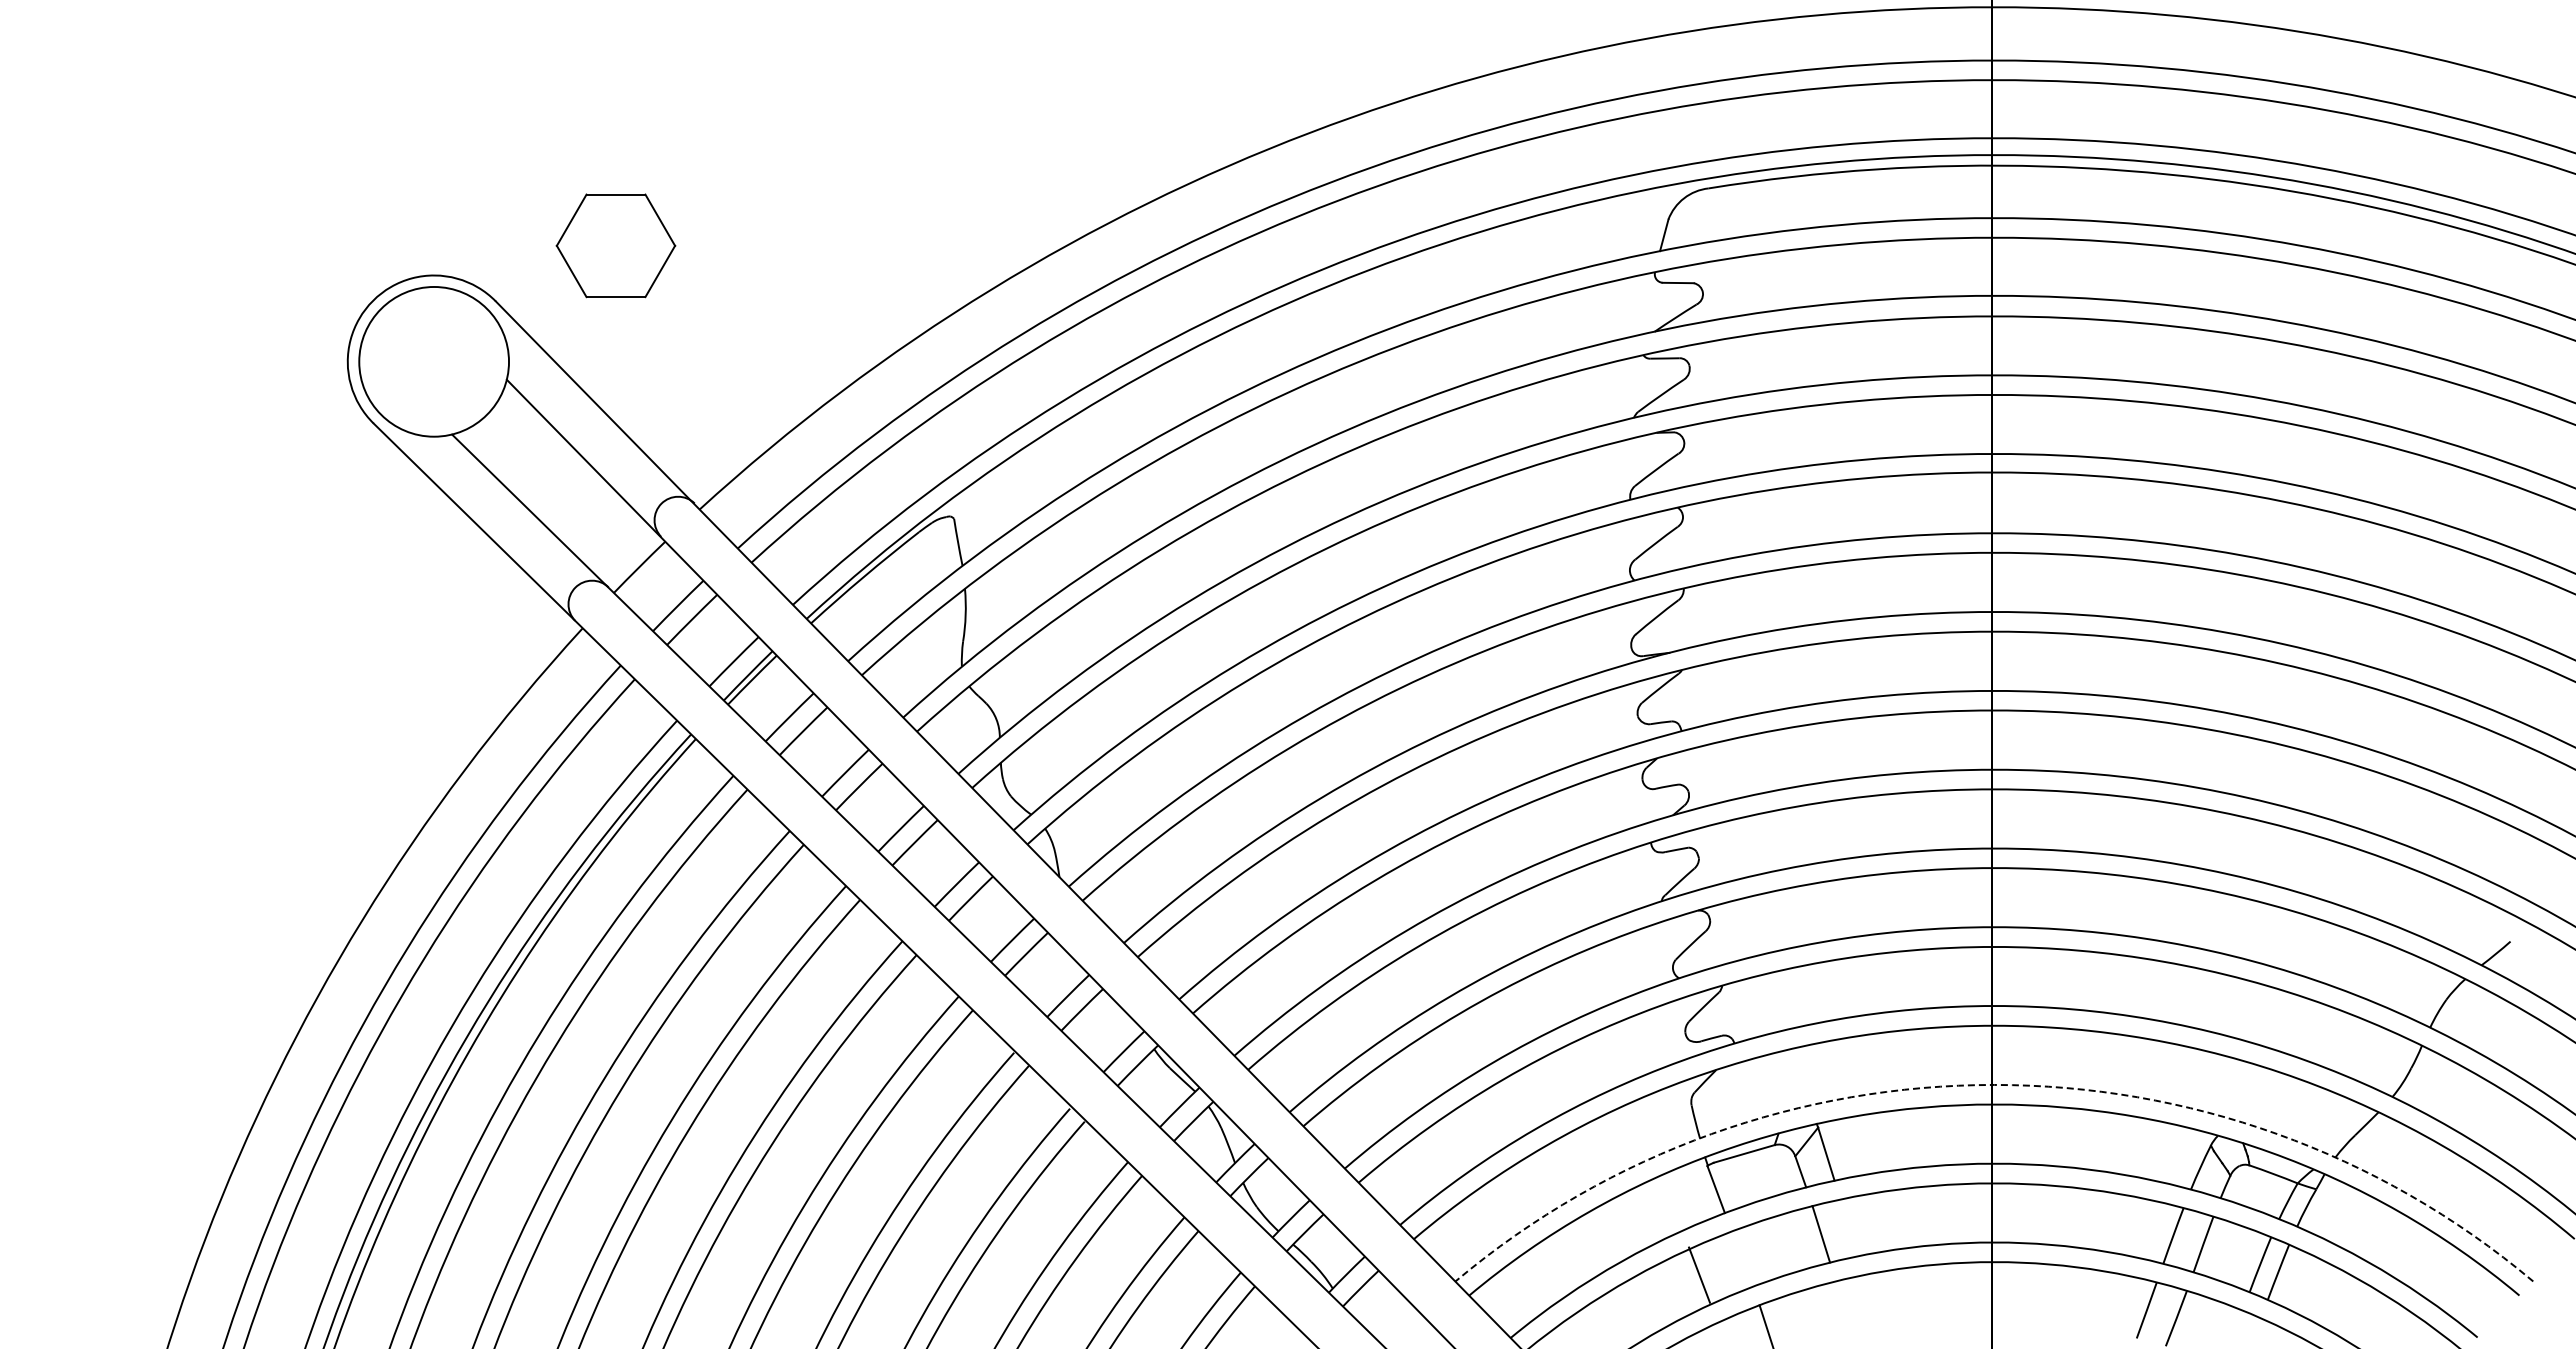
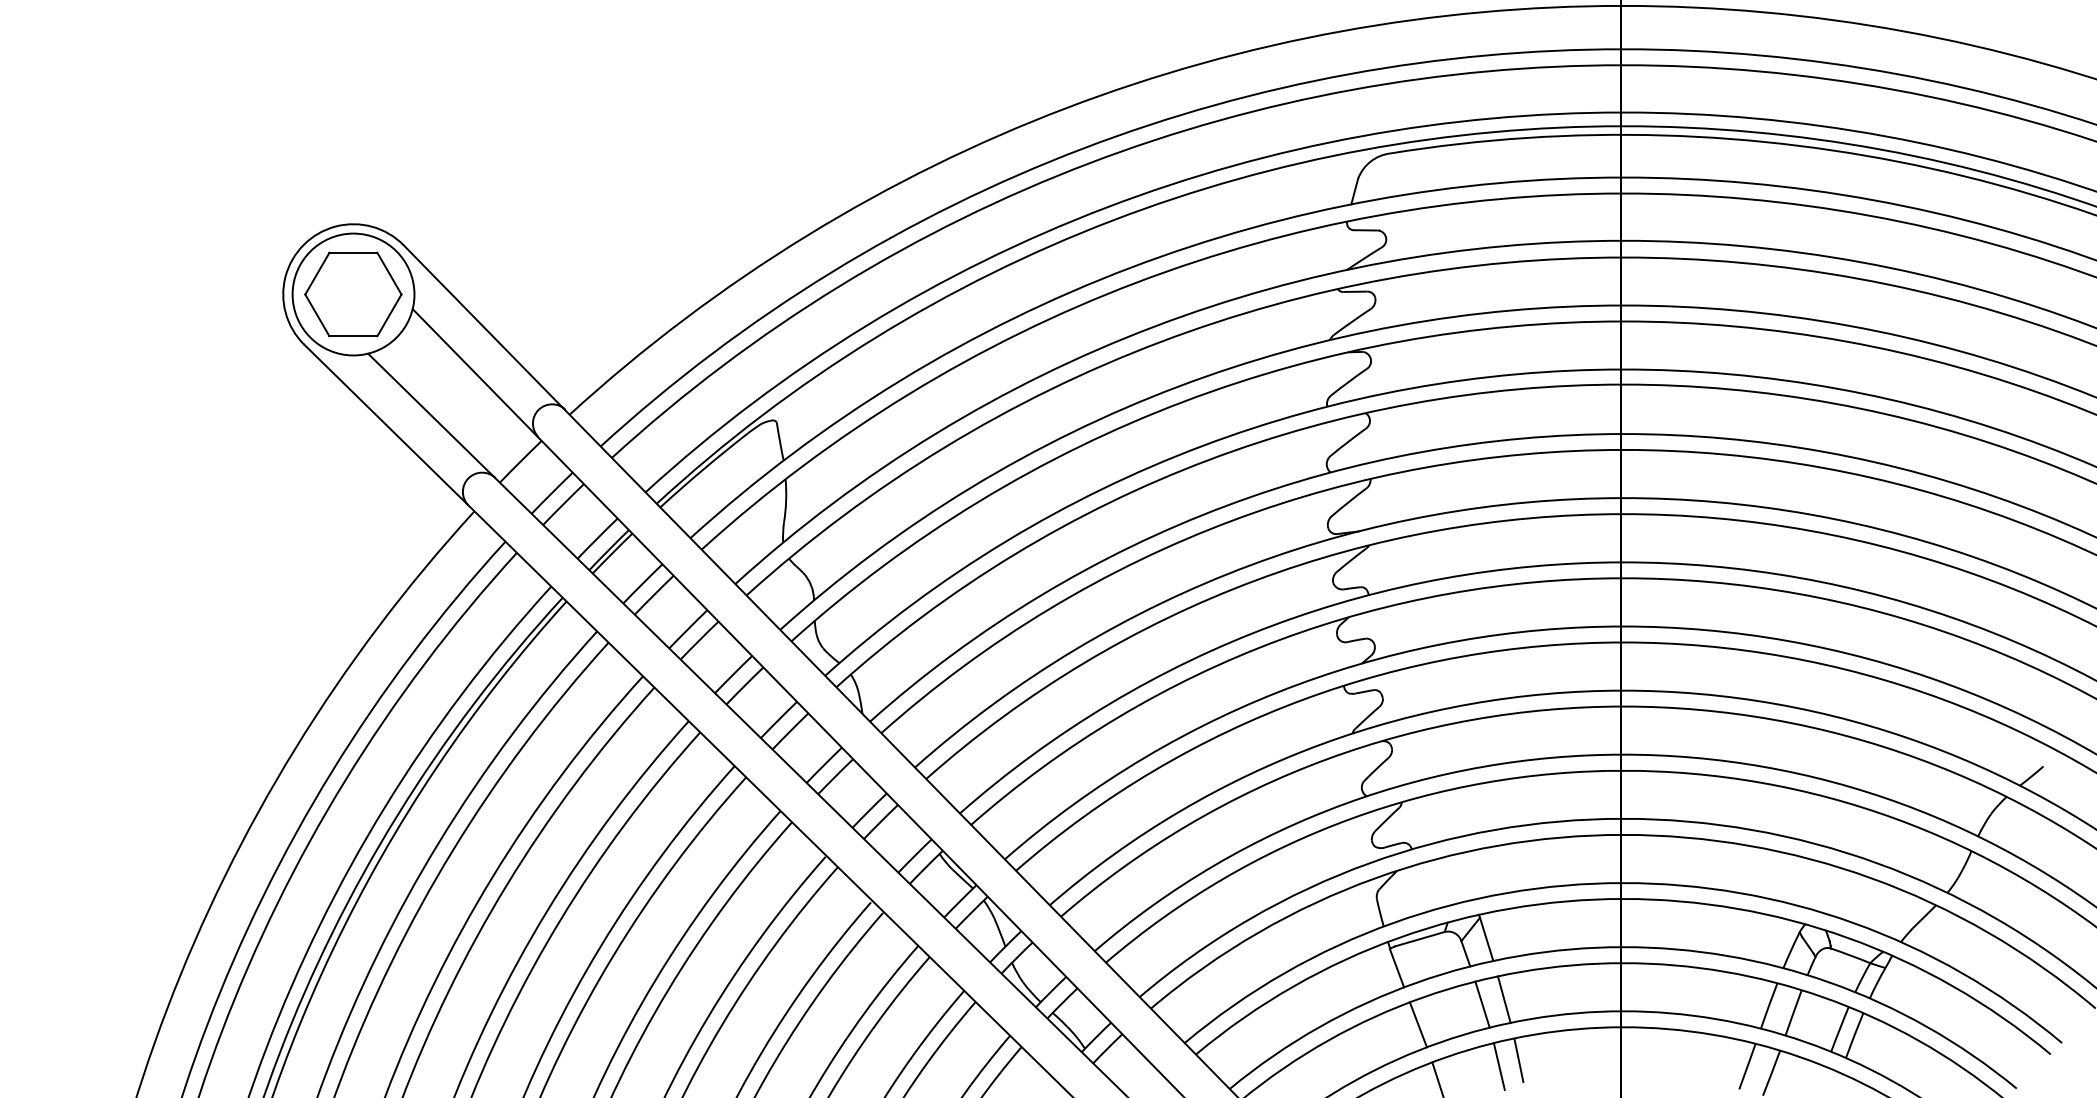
part: (615, 245) -> (353, 294), moved
arc: (1994, 1084) -> (1623, 882), dashed -> solid
line: (1847, 1227) -> (1503, 999), added
line: (1699, 1274) -> (1418, 1024), moved
line: (1865, 1302) -> (1518, 1060), added
line: (1841, 1310) -> (1498, 1066), added

